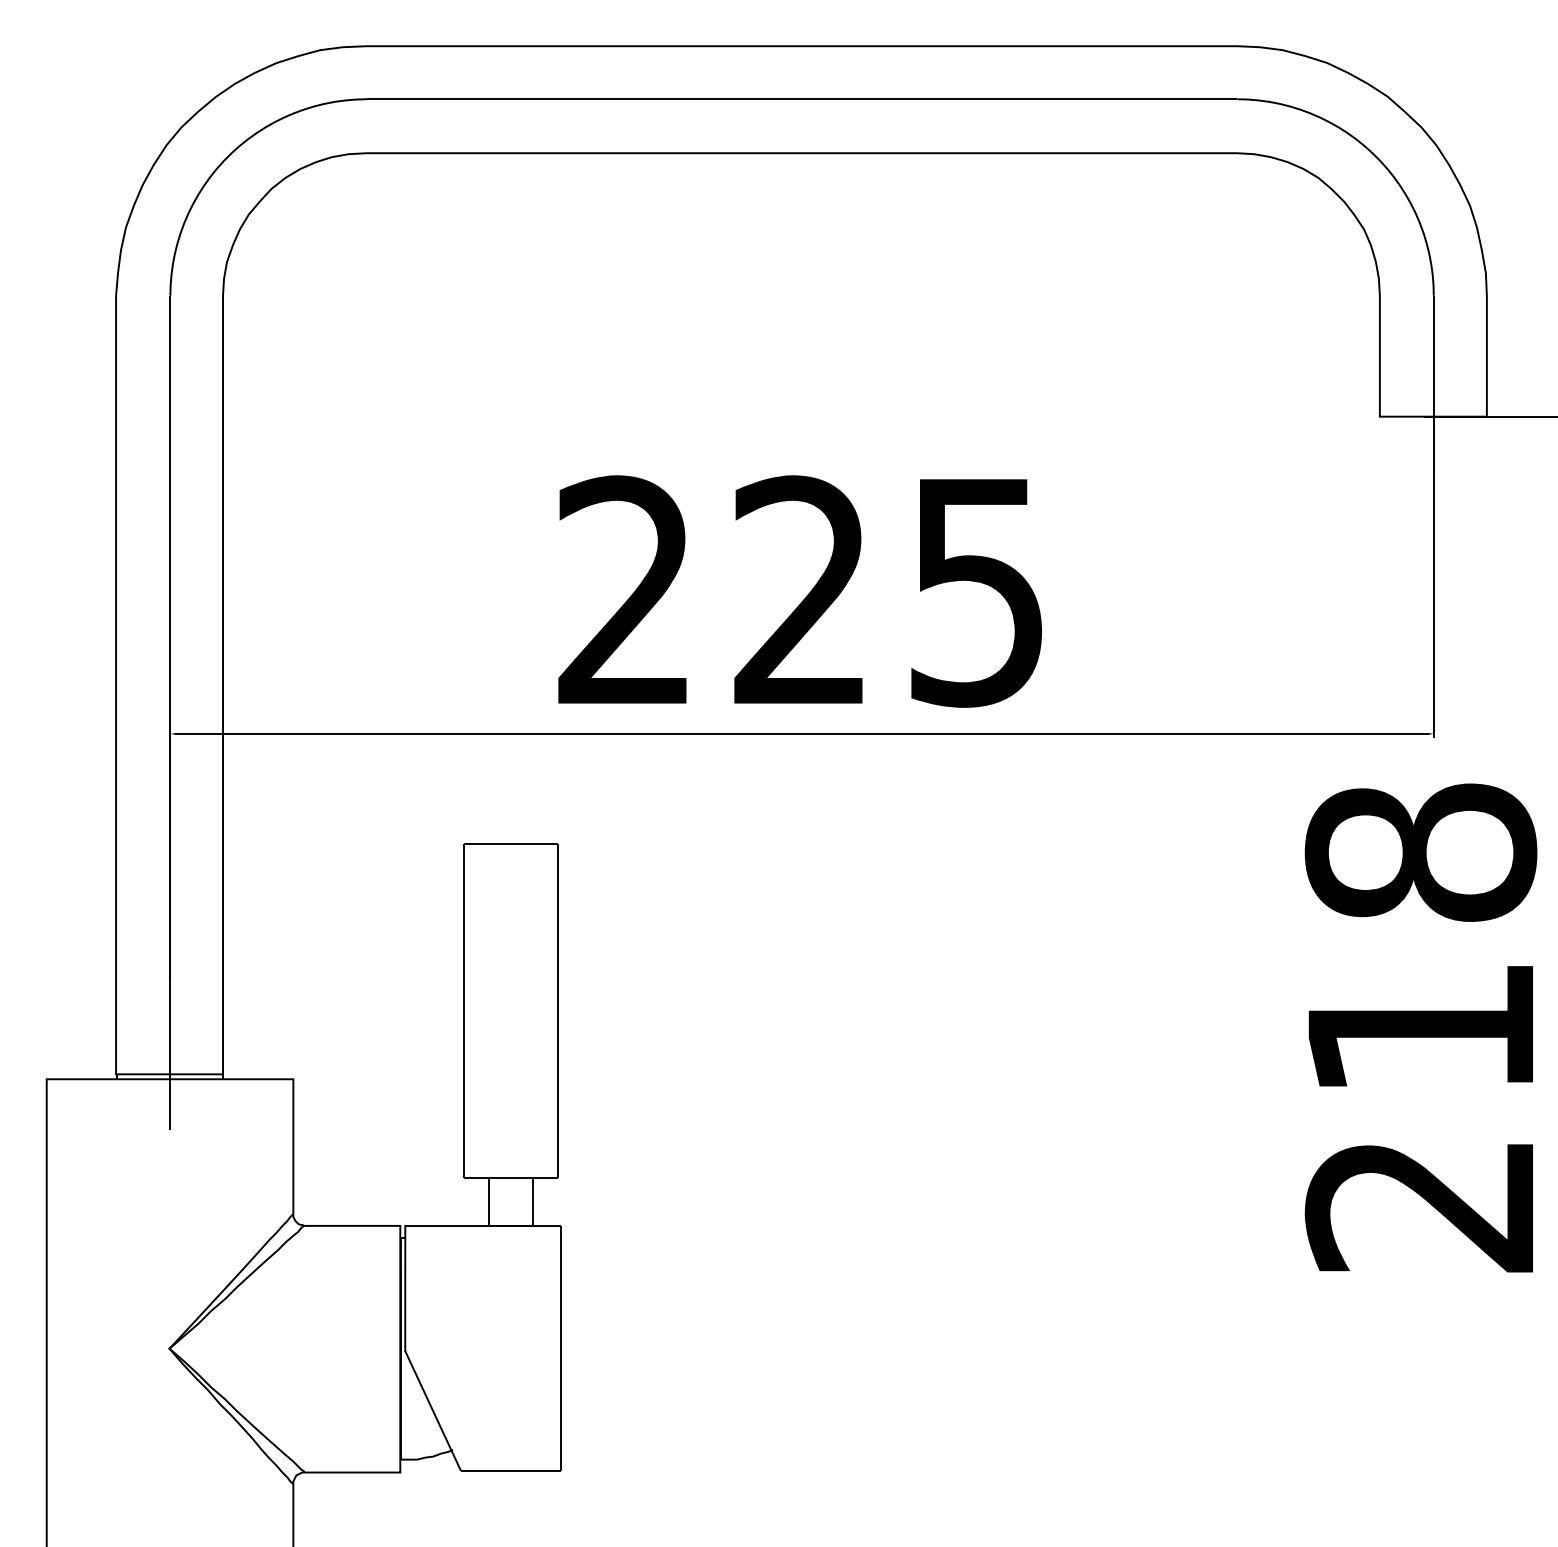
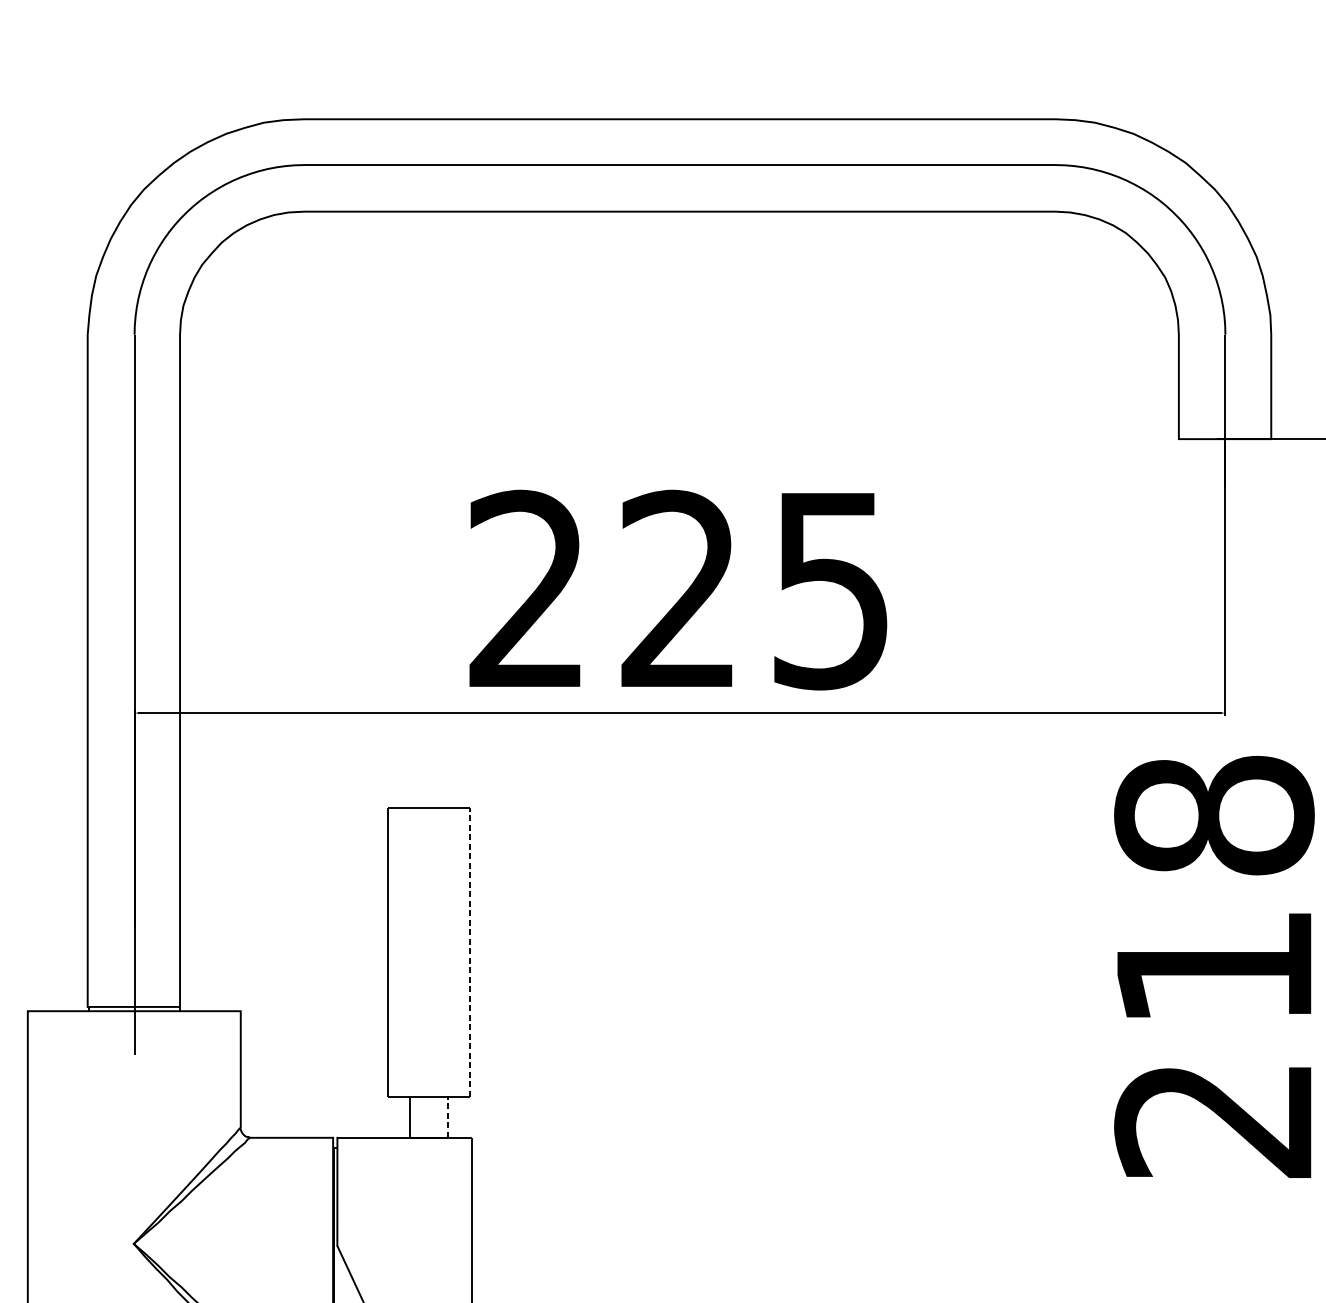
line: (558, 1010) -> (469, 951), solid -> dashed
line: (533, 1202) -> (448, 1117), solid -> dashed

